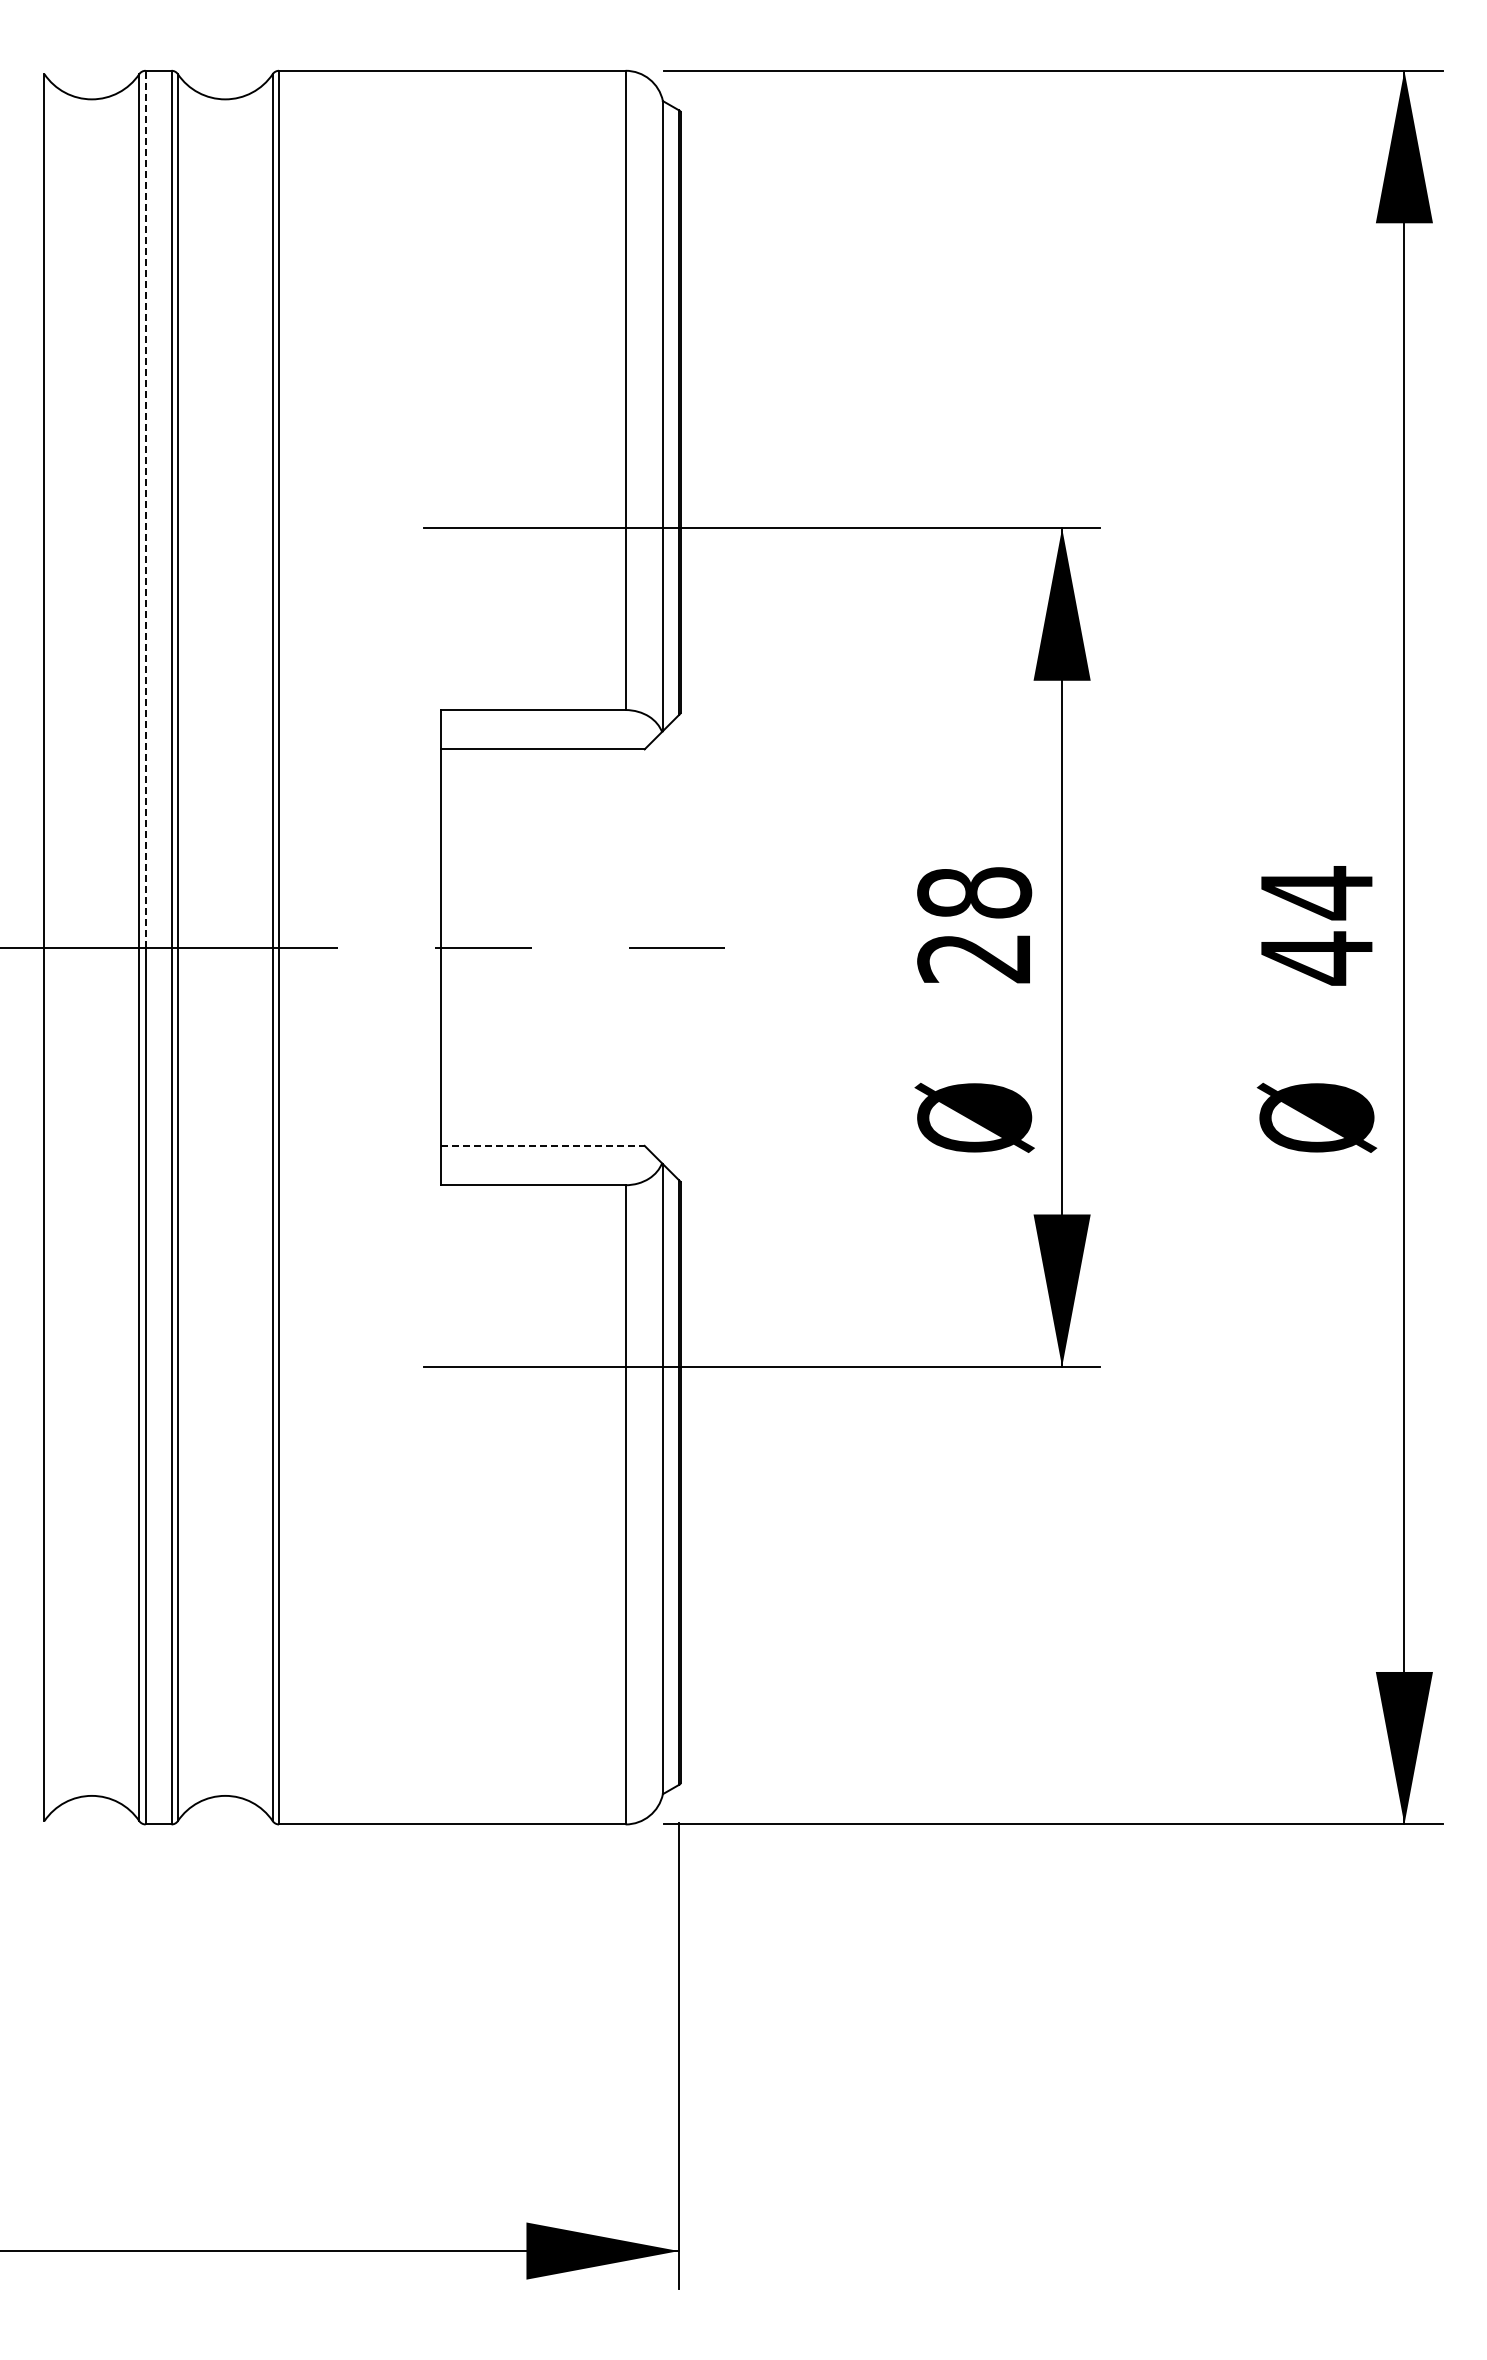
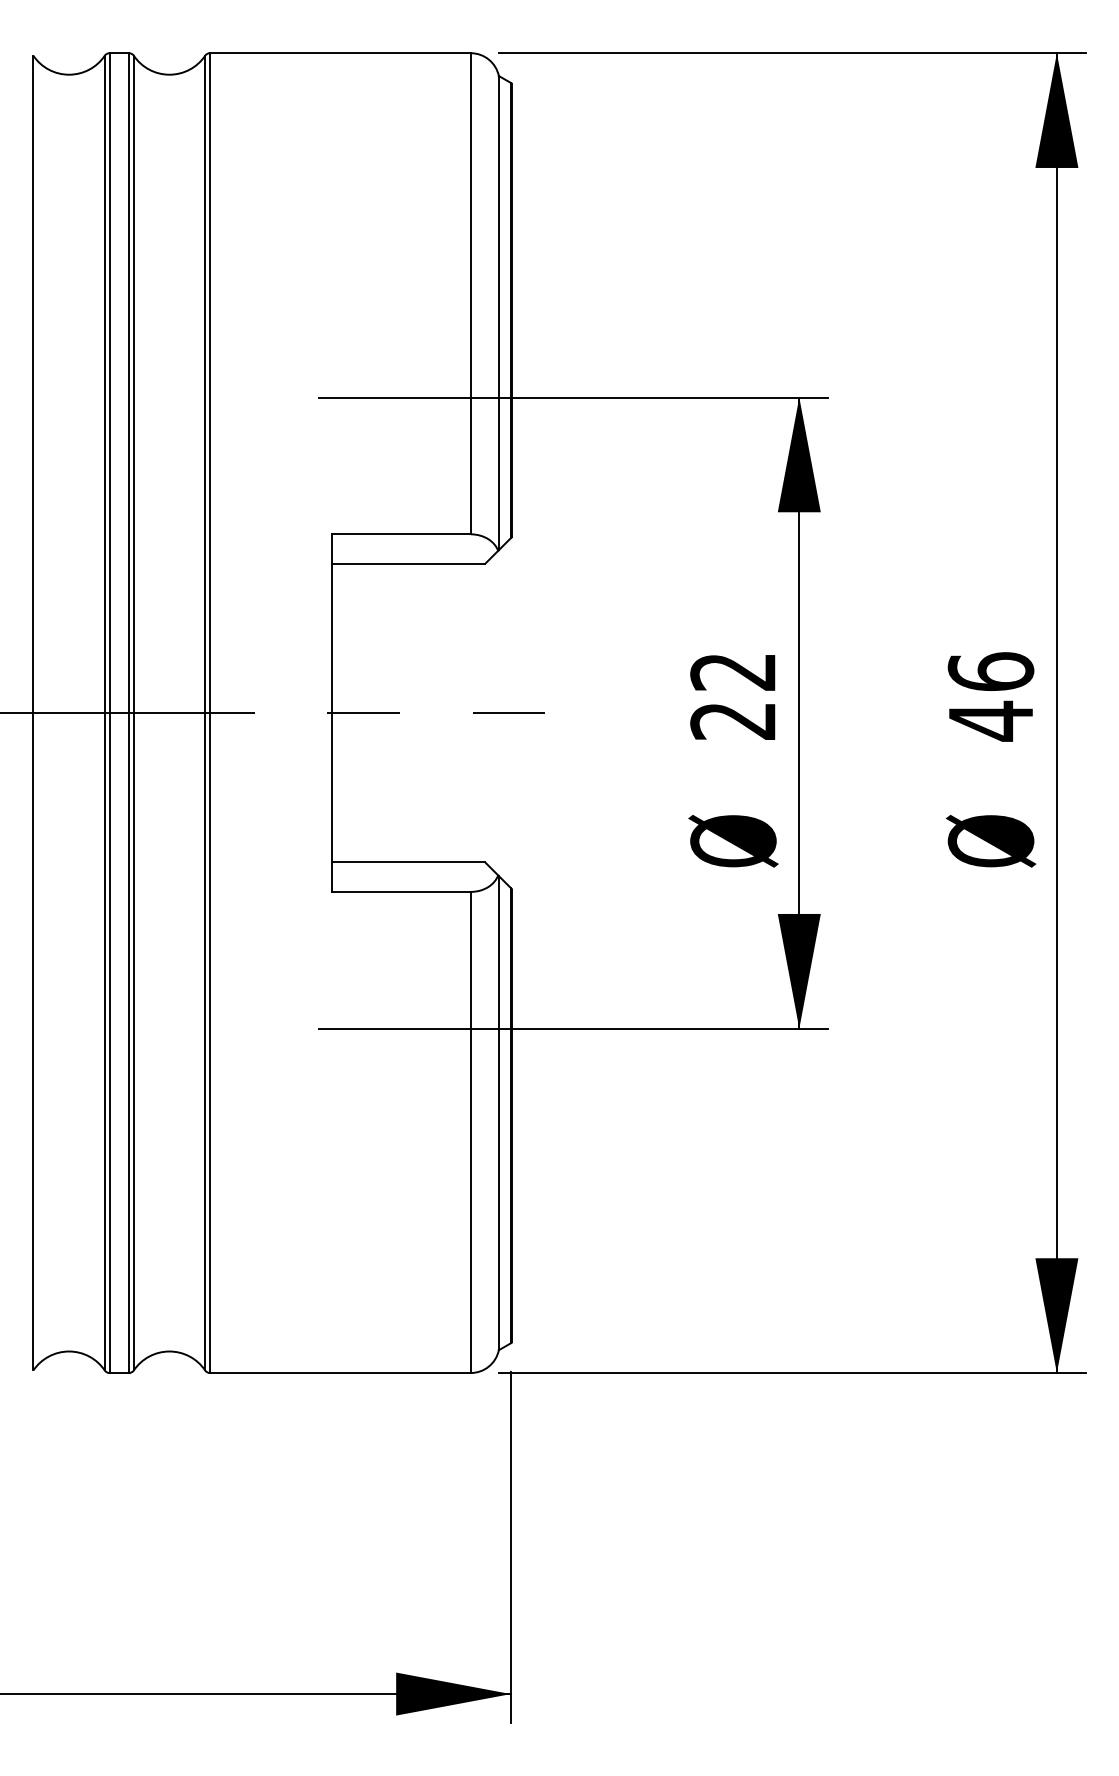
line: (145, 508) -> (109, 382), dashed -> solid
text: (974, 892) -> (733, 671), 28 -> 22
text: (1316, 893) -> (990, 672), 44 -> 46
line: (542, 1145) -> (408, 862), dashed -> solid

